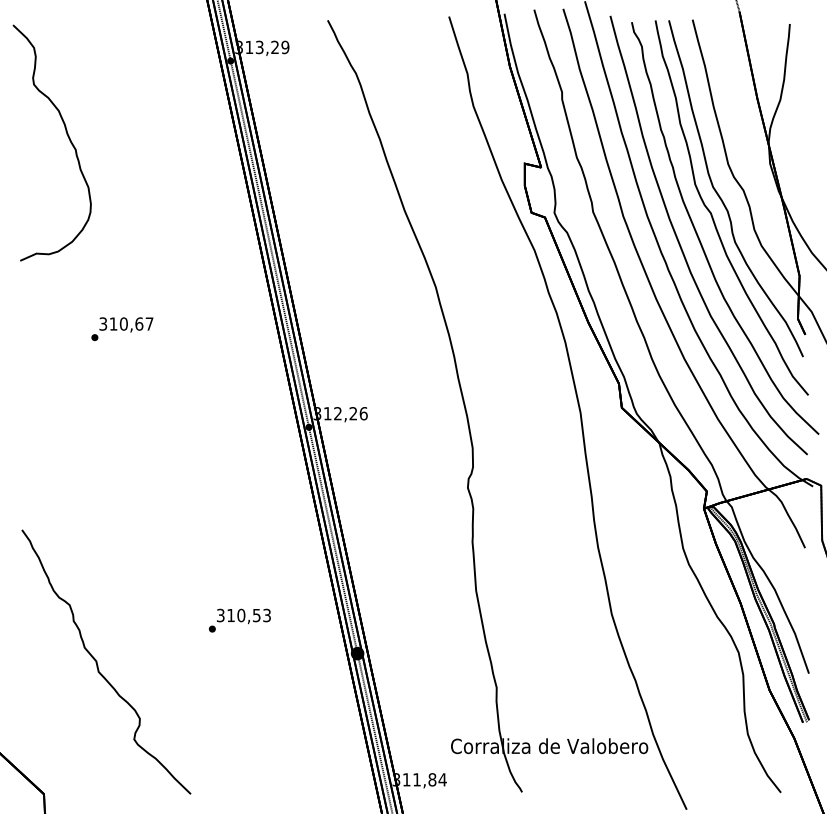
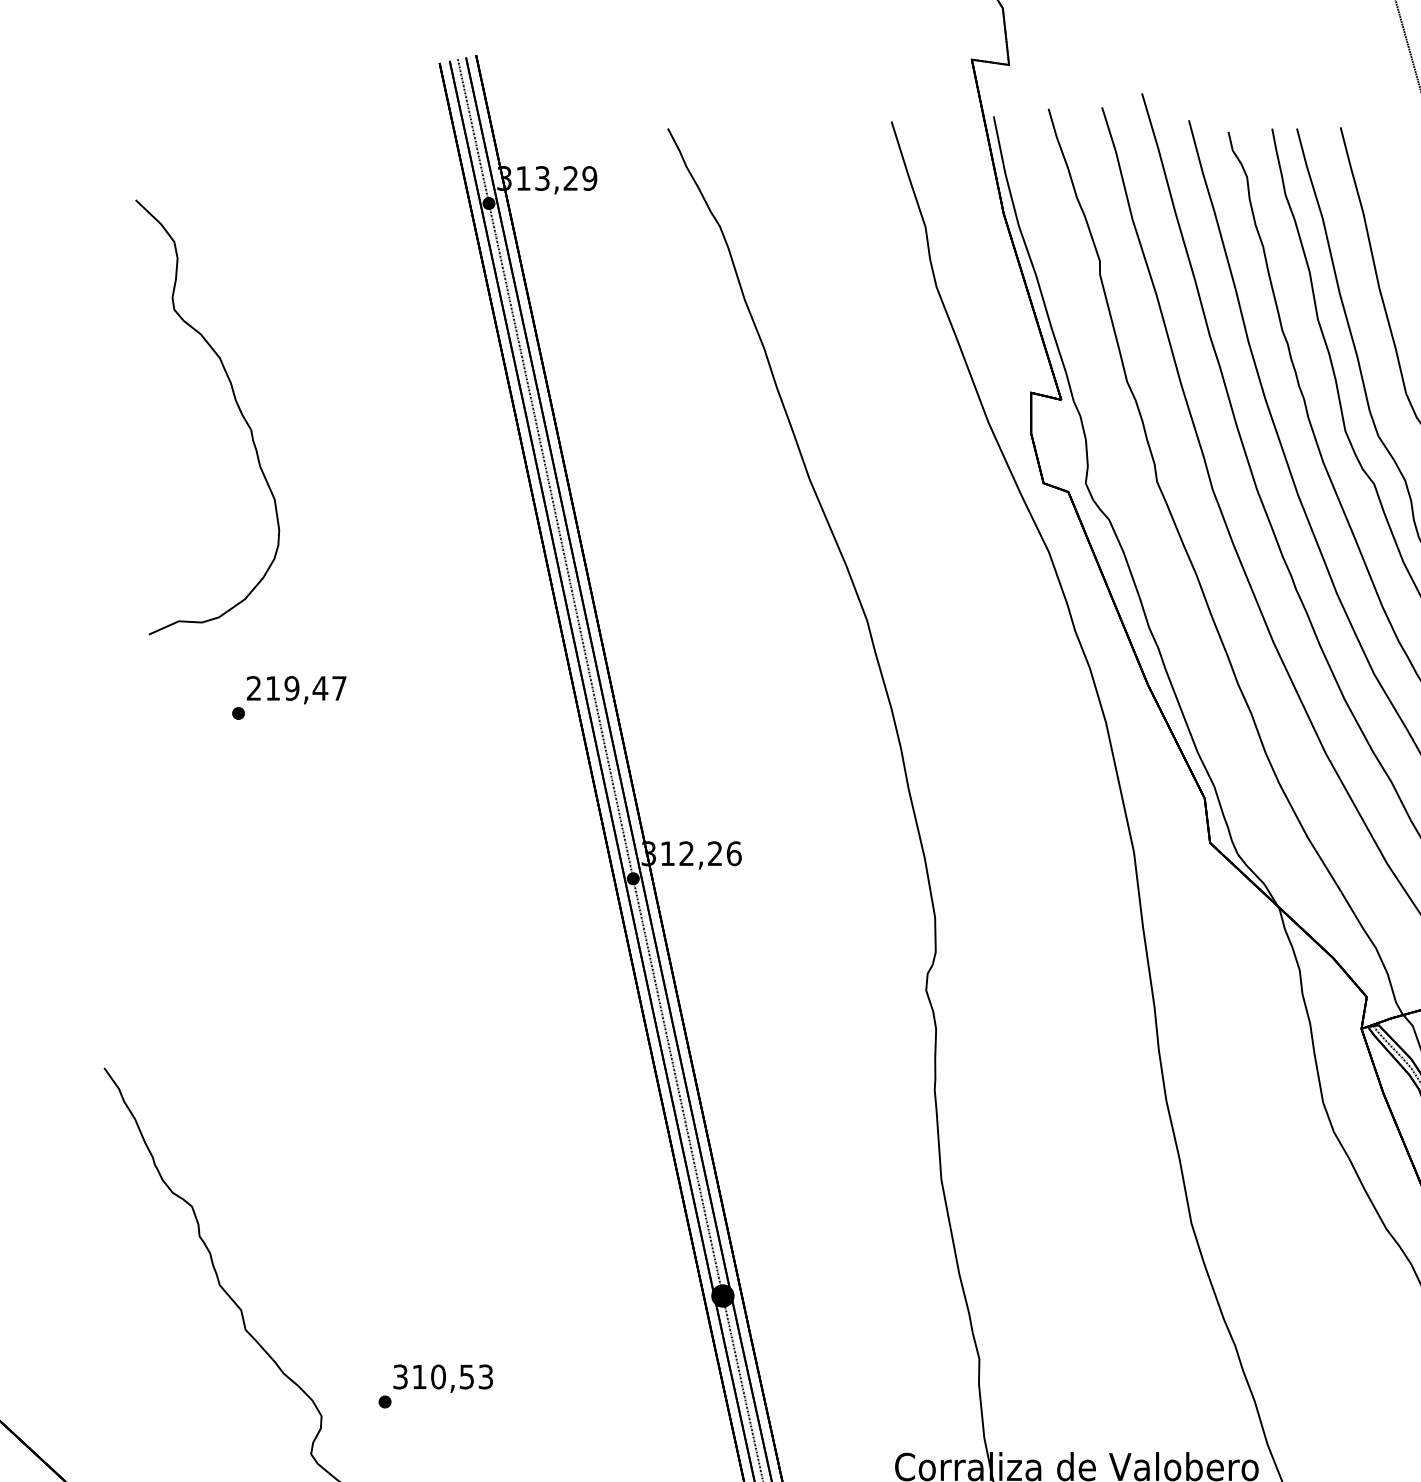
curve: (66, 134) -> (234, 401), moved
text: (121, 323) -> (287, 687), 310,67 -> 219,47
text: (239, 620) -> (435, 1386), moved

